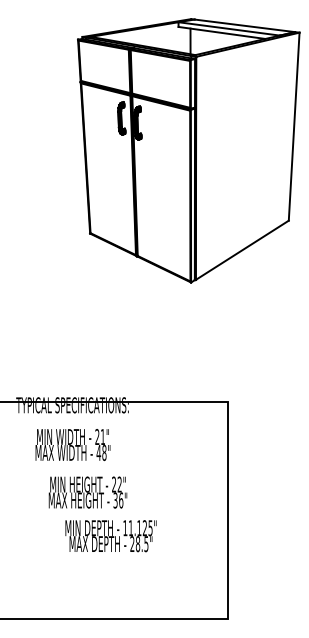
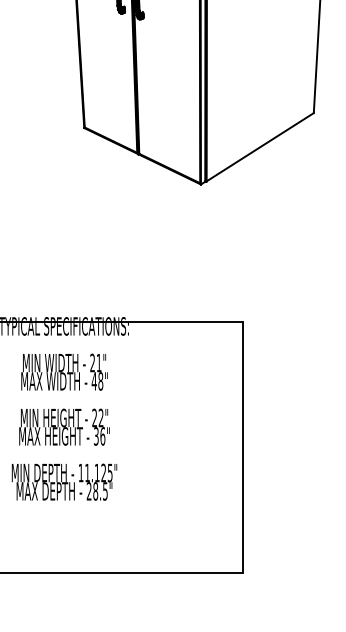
text: (87, 492) -> (63, 427), moved
text: (110, 536) -> (63, 482), moved

